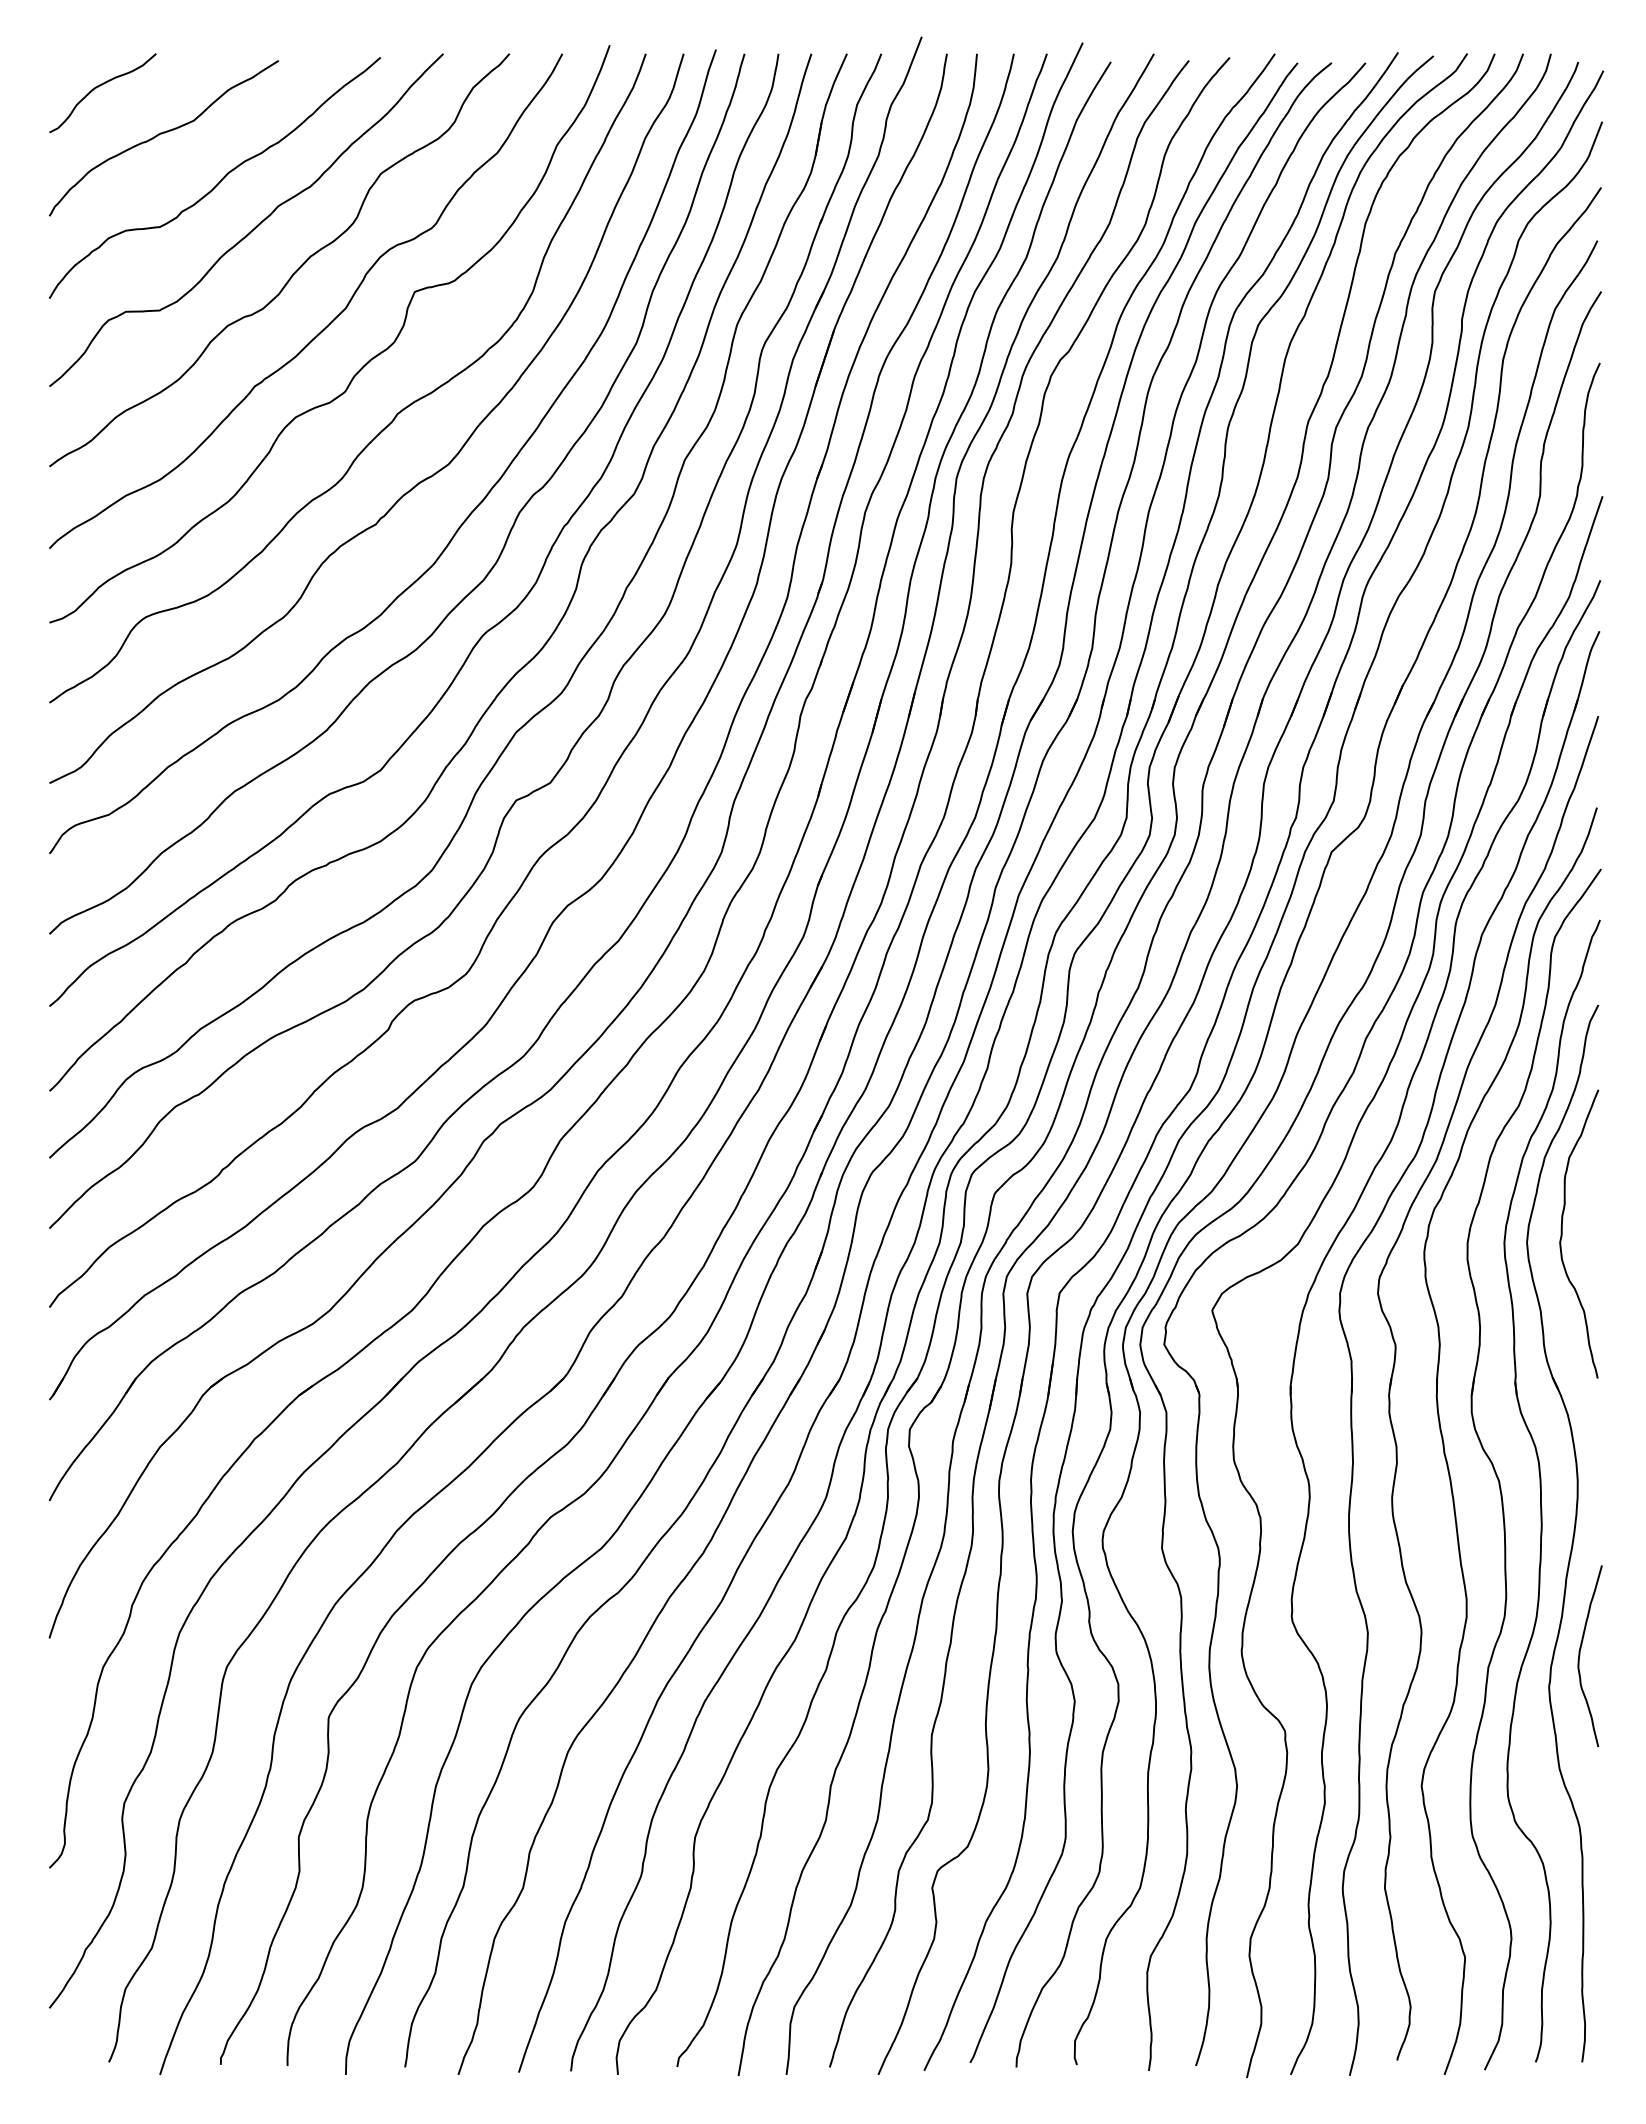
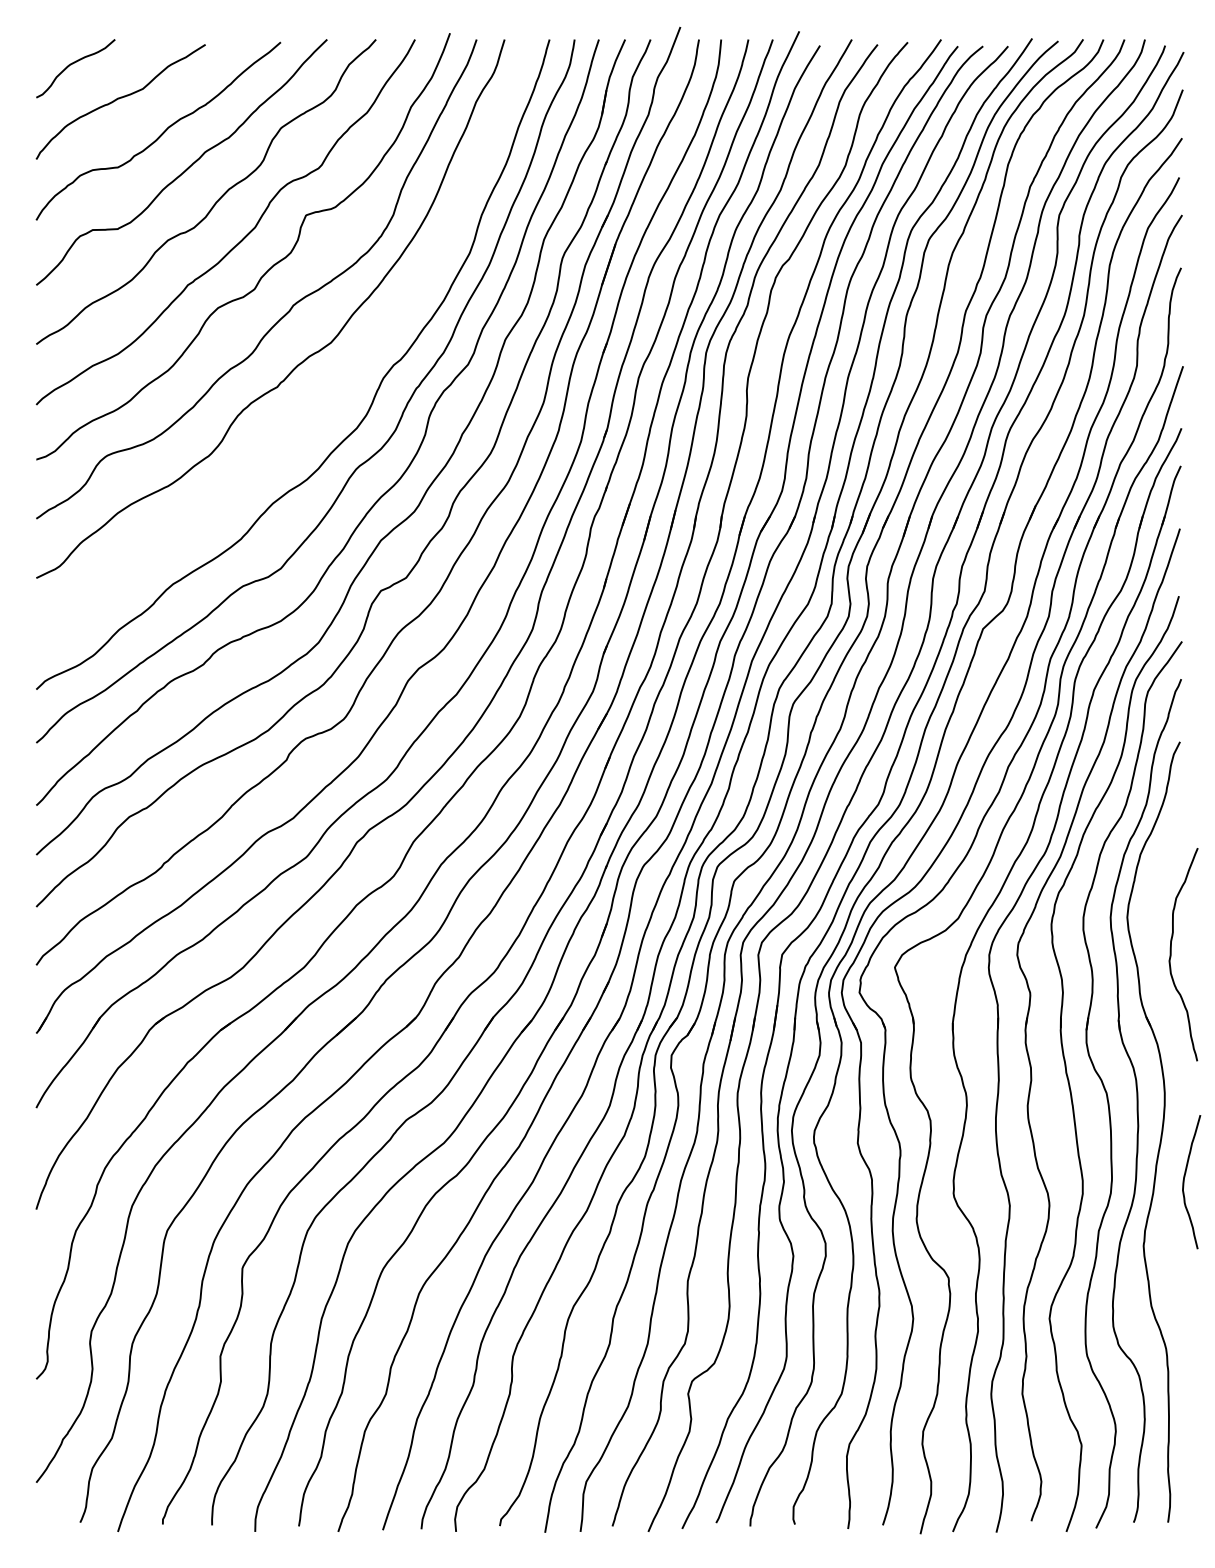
curve: (465, 518) -> (343, 382), removed
curve: (1562, 1233) -> (1171, 954), moved
curve: (1580, 1655) -> (1184, 1181), moved

